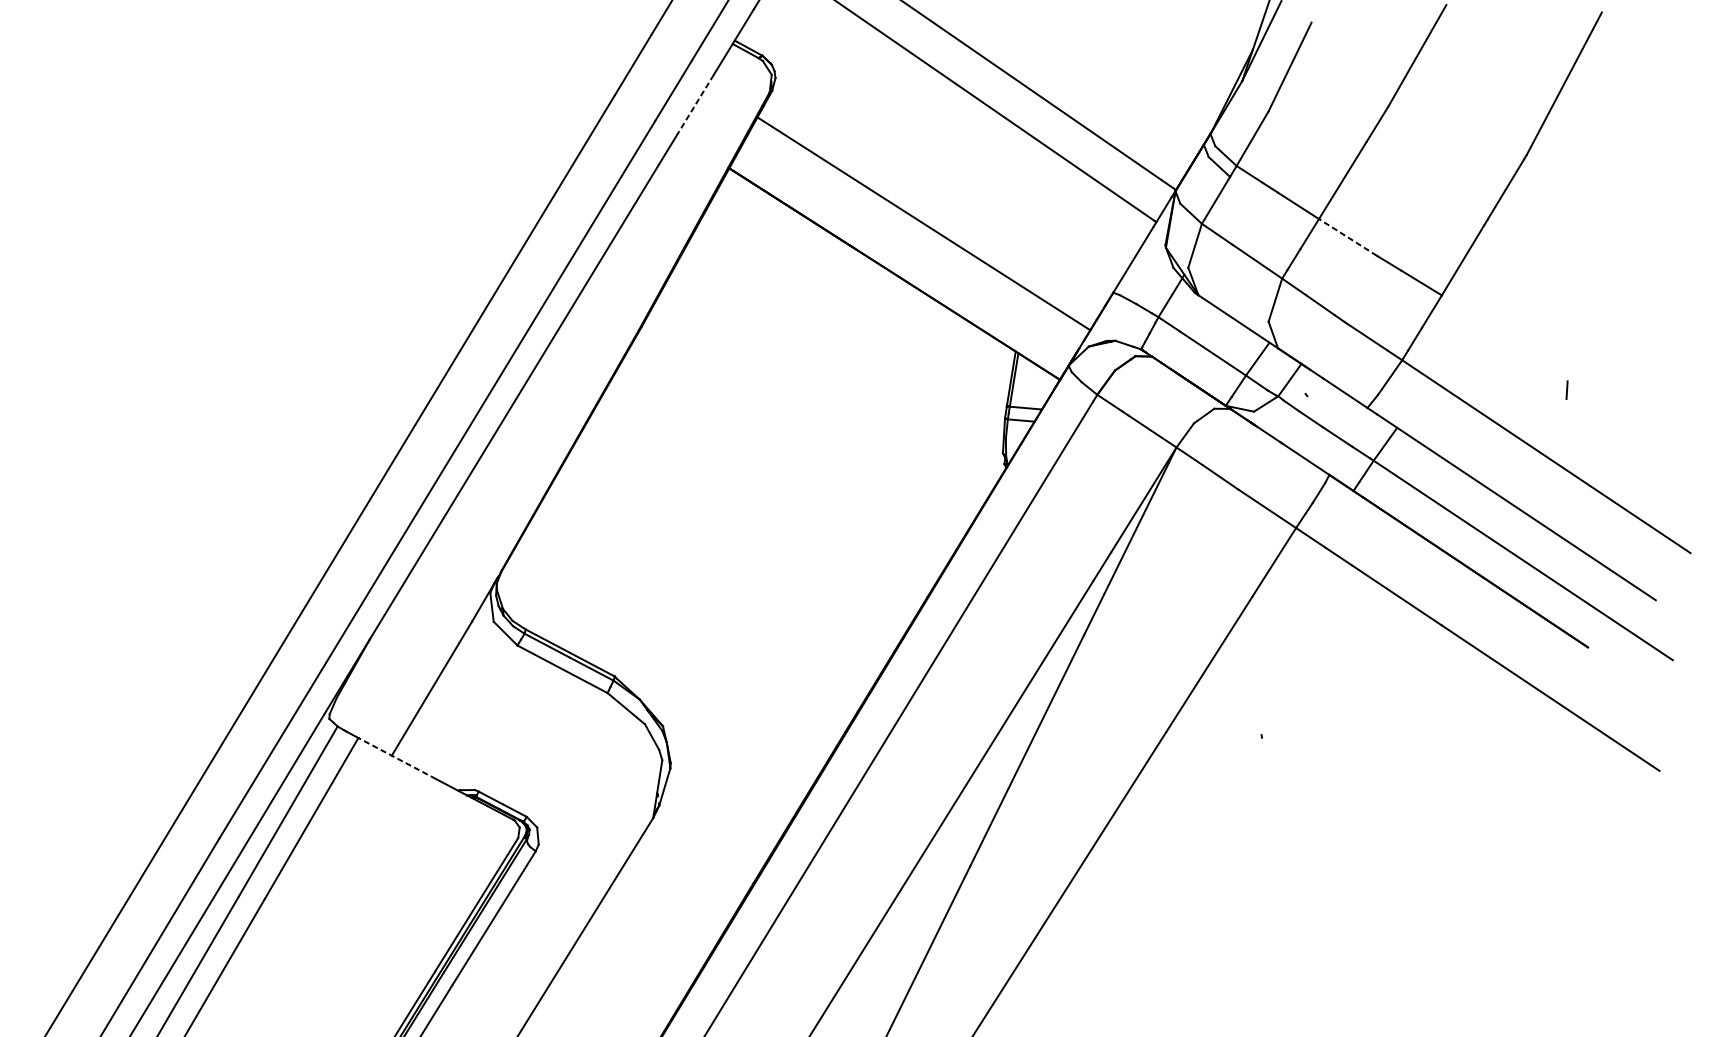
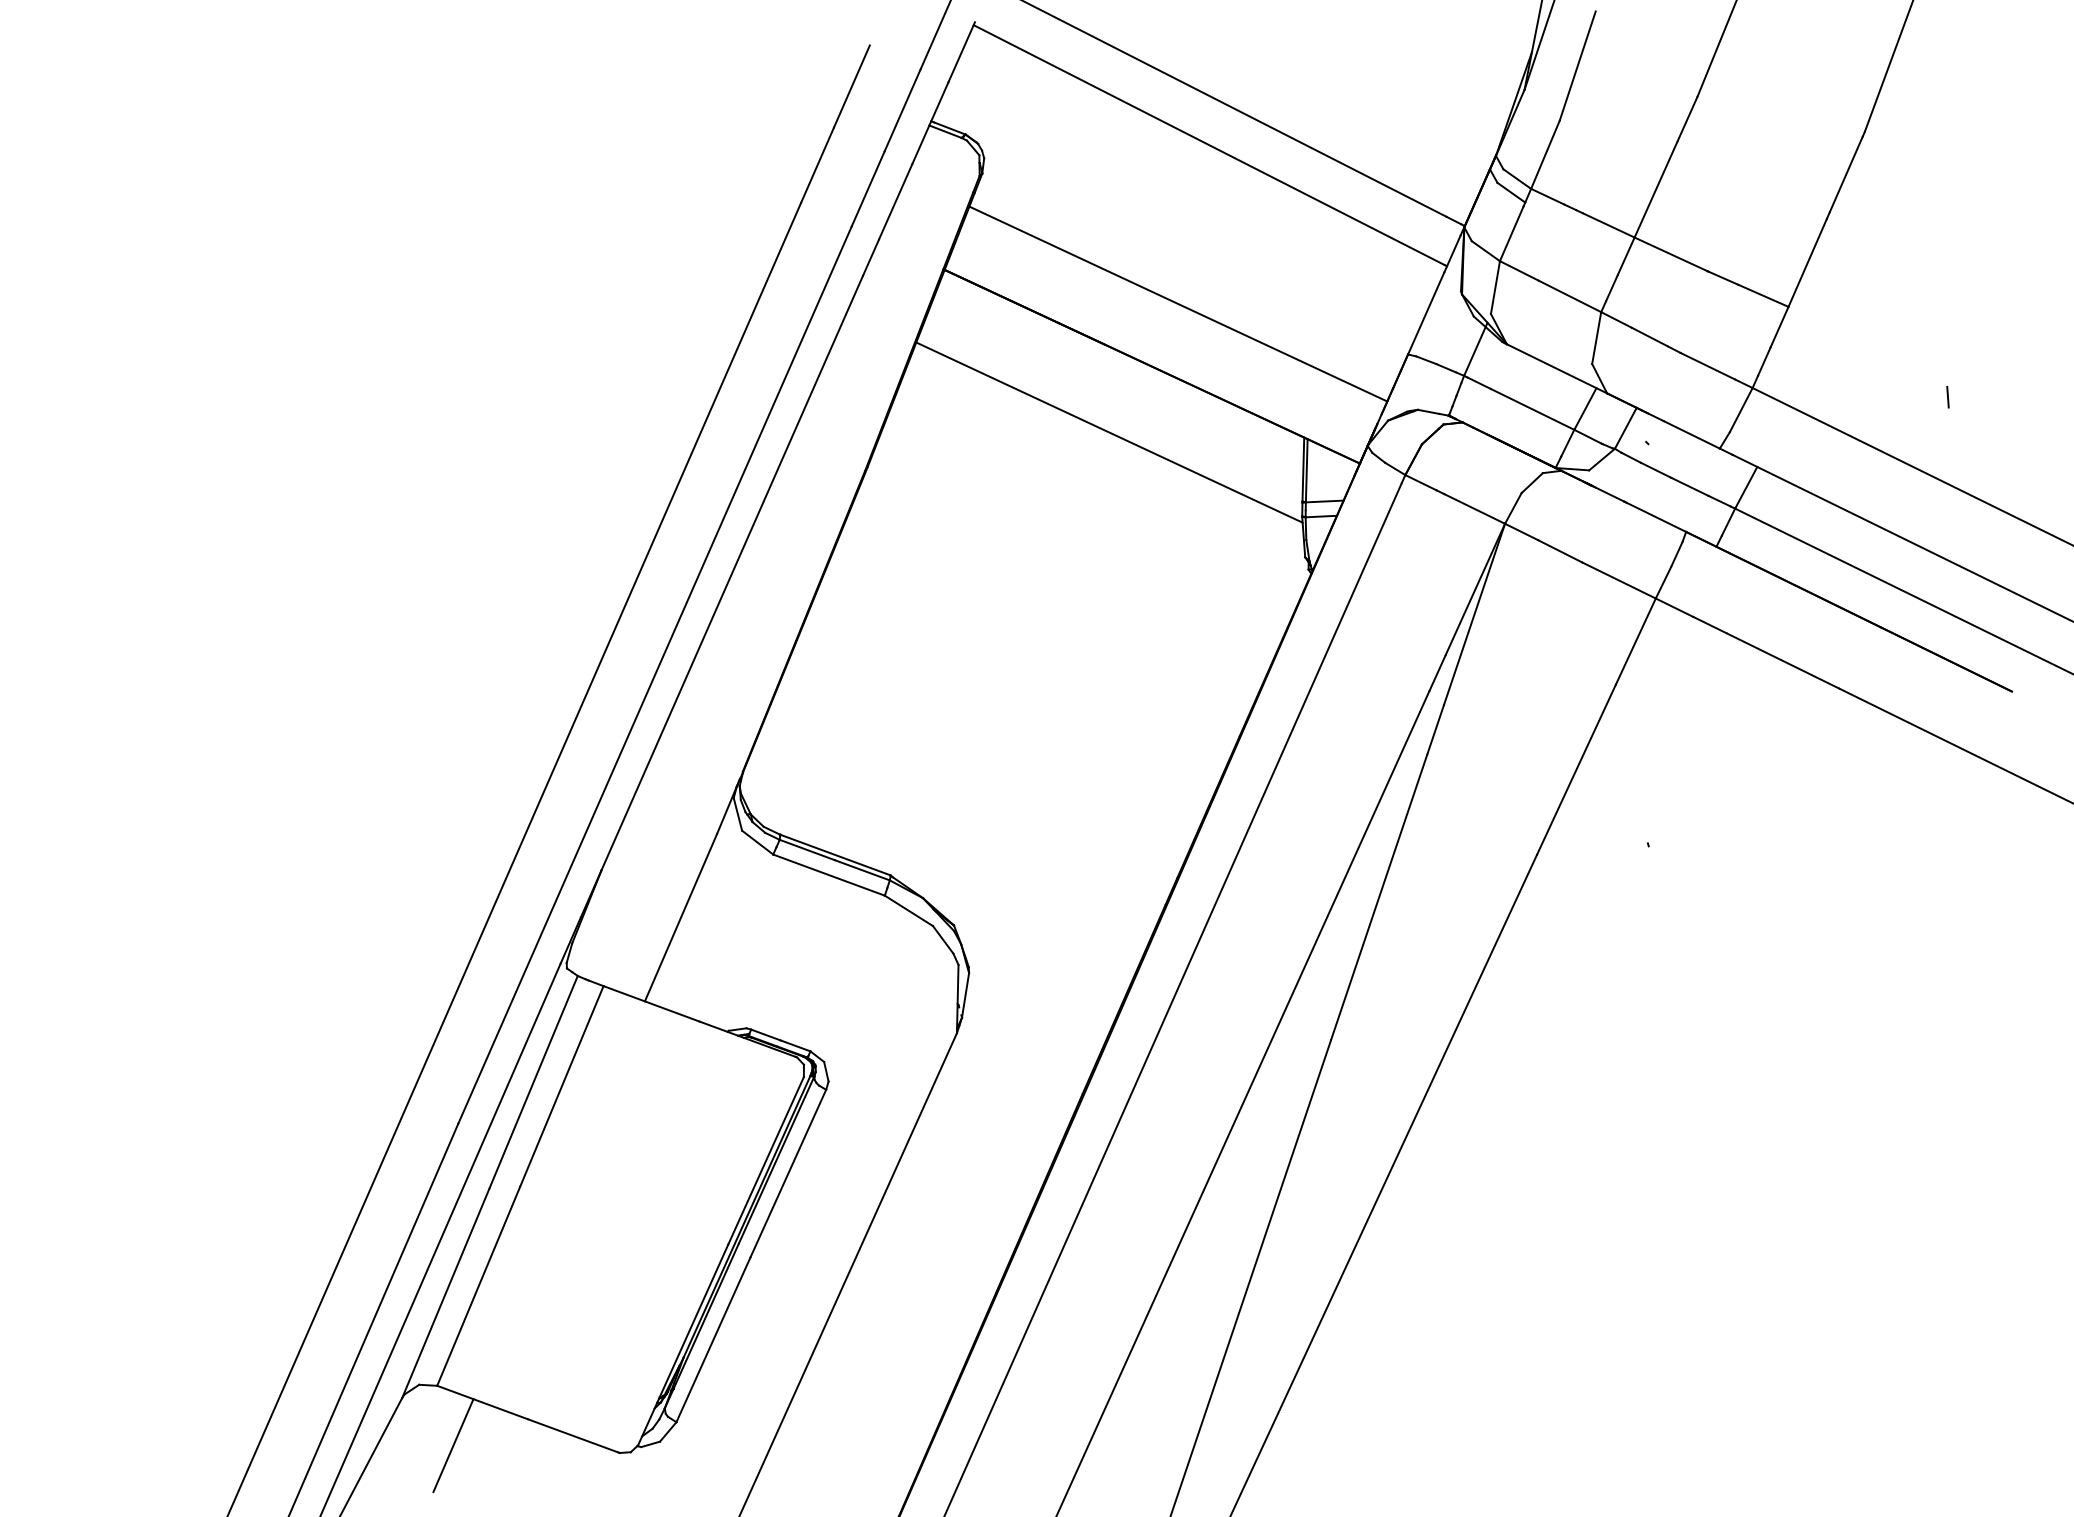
line: (695, 105) -> (895, 202), dashed -> solid
line: (1347, 237) -> (1670, 254), dashed -> solid
line: (850, 325) -> (1109, 432), added
line: (397, 758) -> (651, 1003), dashed -> solid

